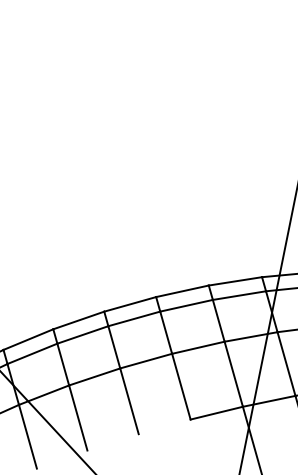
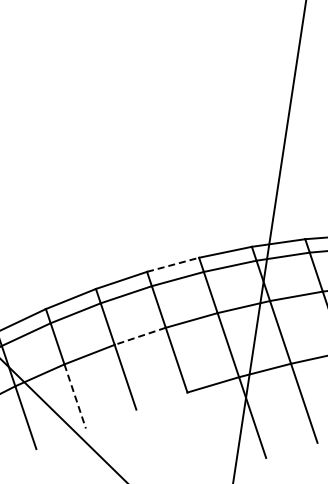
line: (182, 291) -> (173, 264), solid -> dashed
line: (146, 361) -> (140, 336), solid -> dashed
line: (78, 418) -> (75, 396), solid -> dashed

